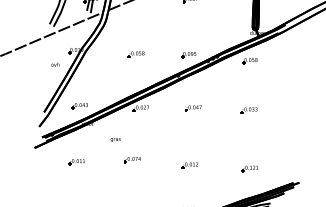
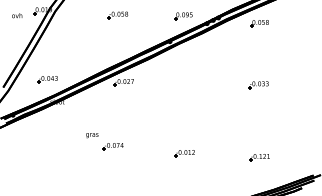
text: (55, 64) -> (17, 15), moved
part: (193, 108) -> (189, 82), removed
text: (115, 139) -> (92, 134), moved
part: (76, 162) -> (43, 149), removed

